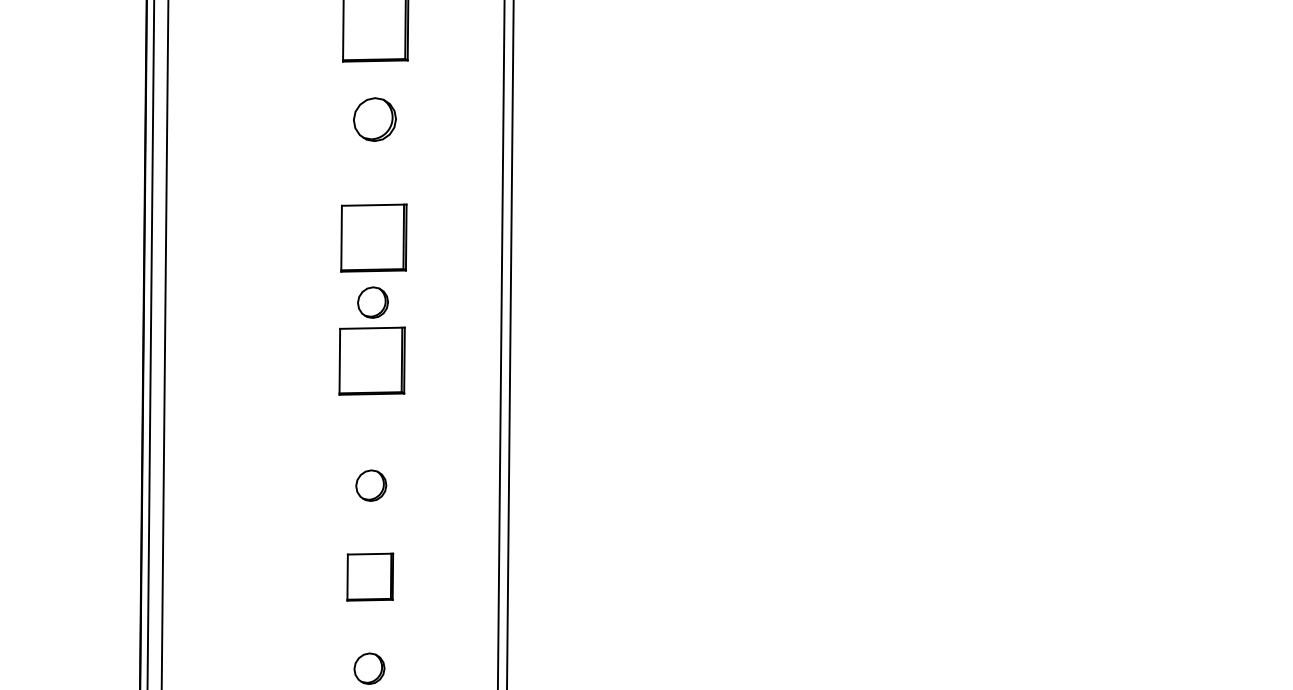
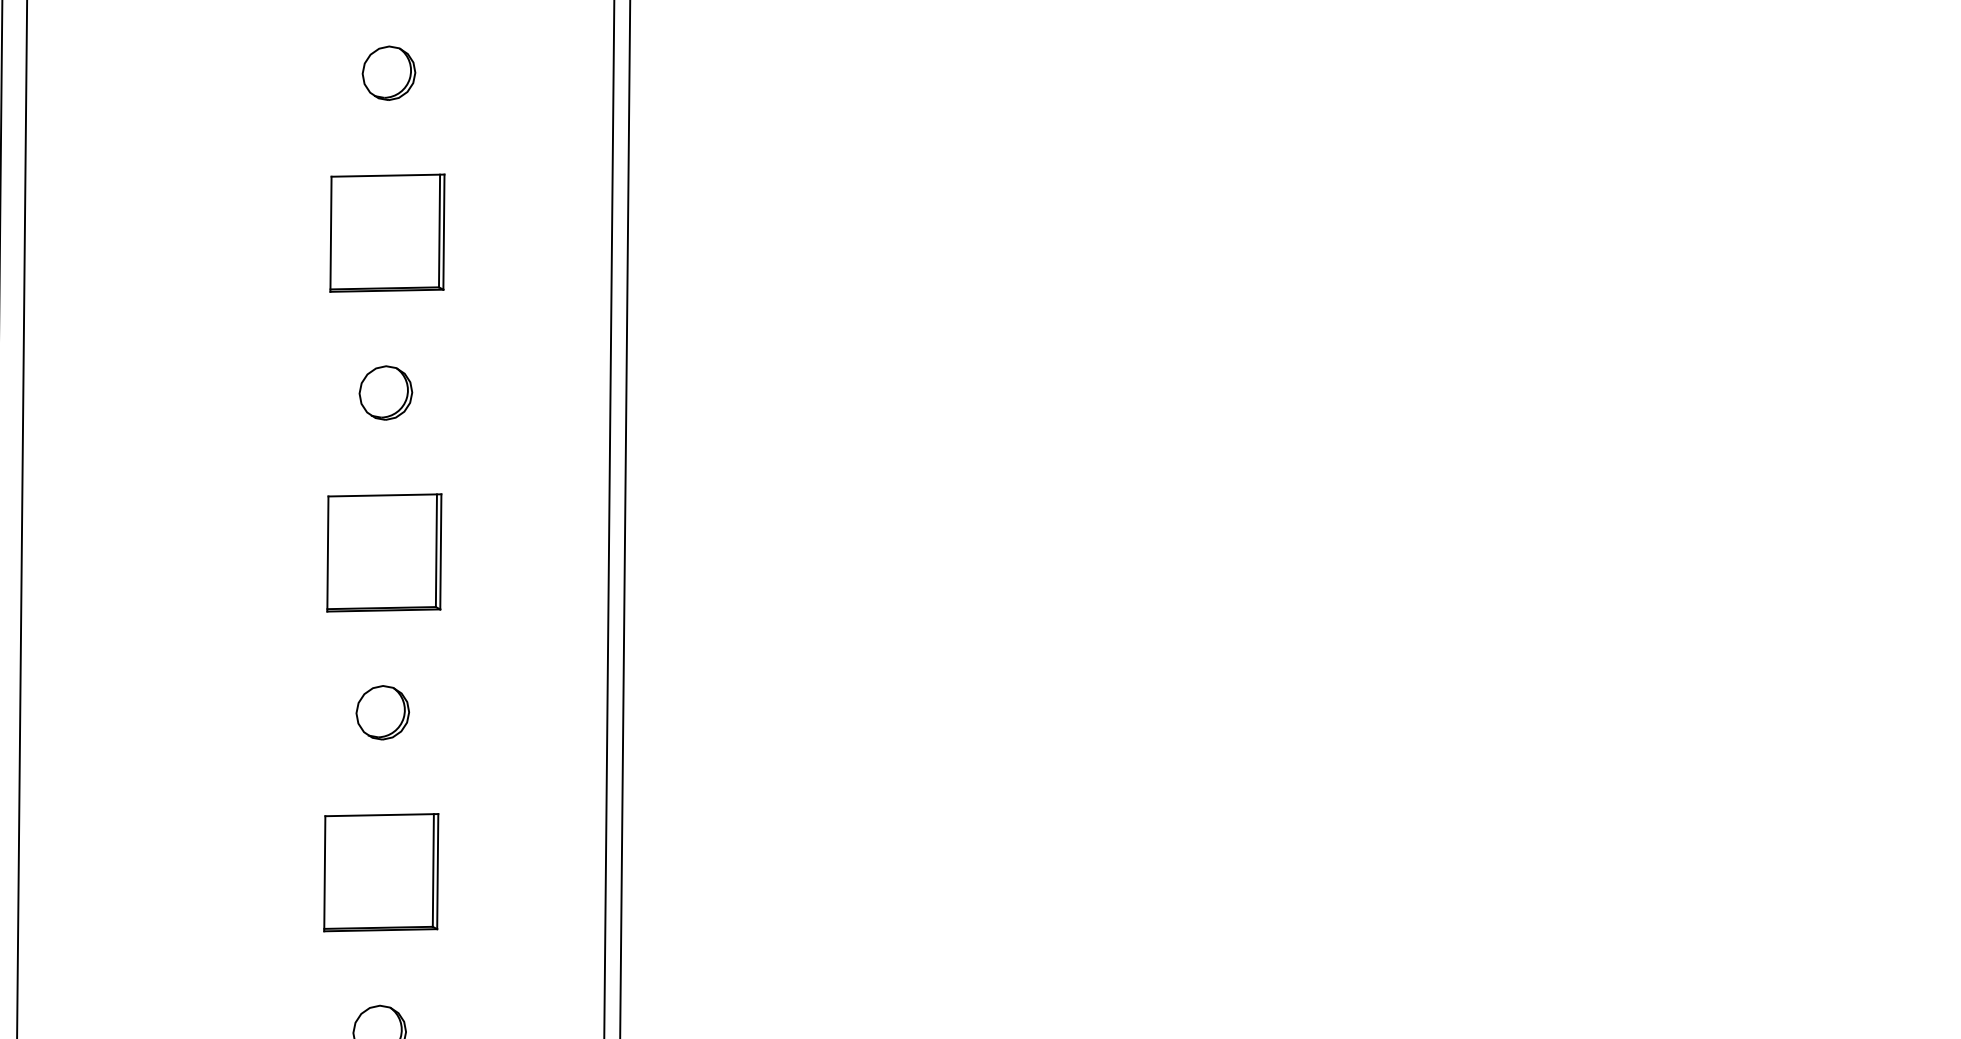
part: (374, 119) -> (388, 73), size x0.71
part: (373, 237) -> (386, 232), moved
part: (371, 360) -> (383, 551), moved
part: (369, 576) -> (379, 871), size x1.43

